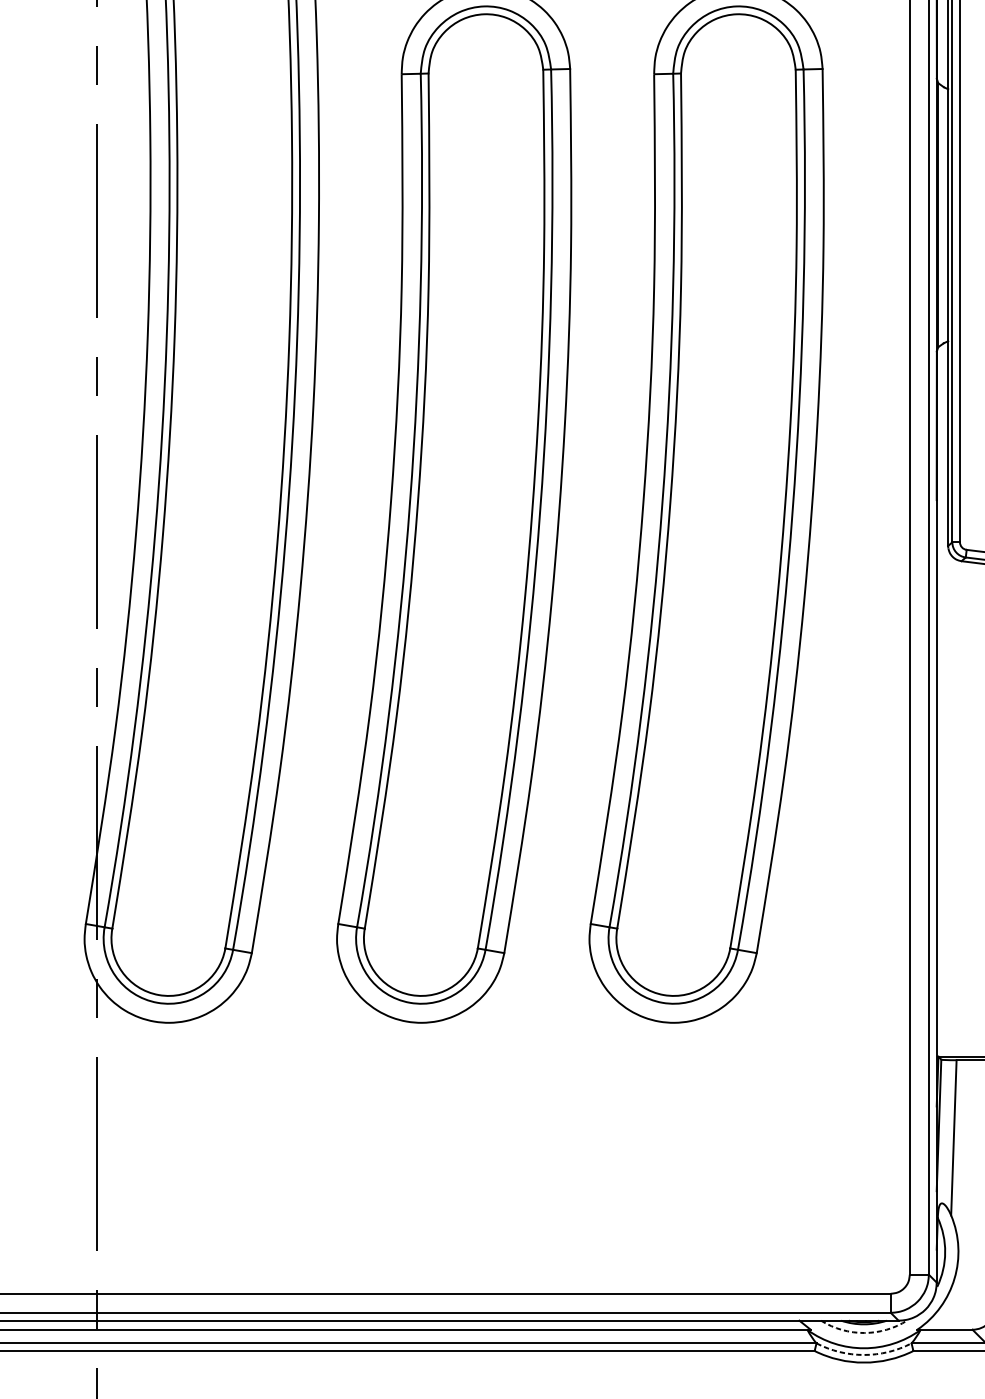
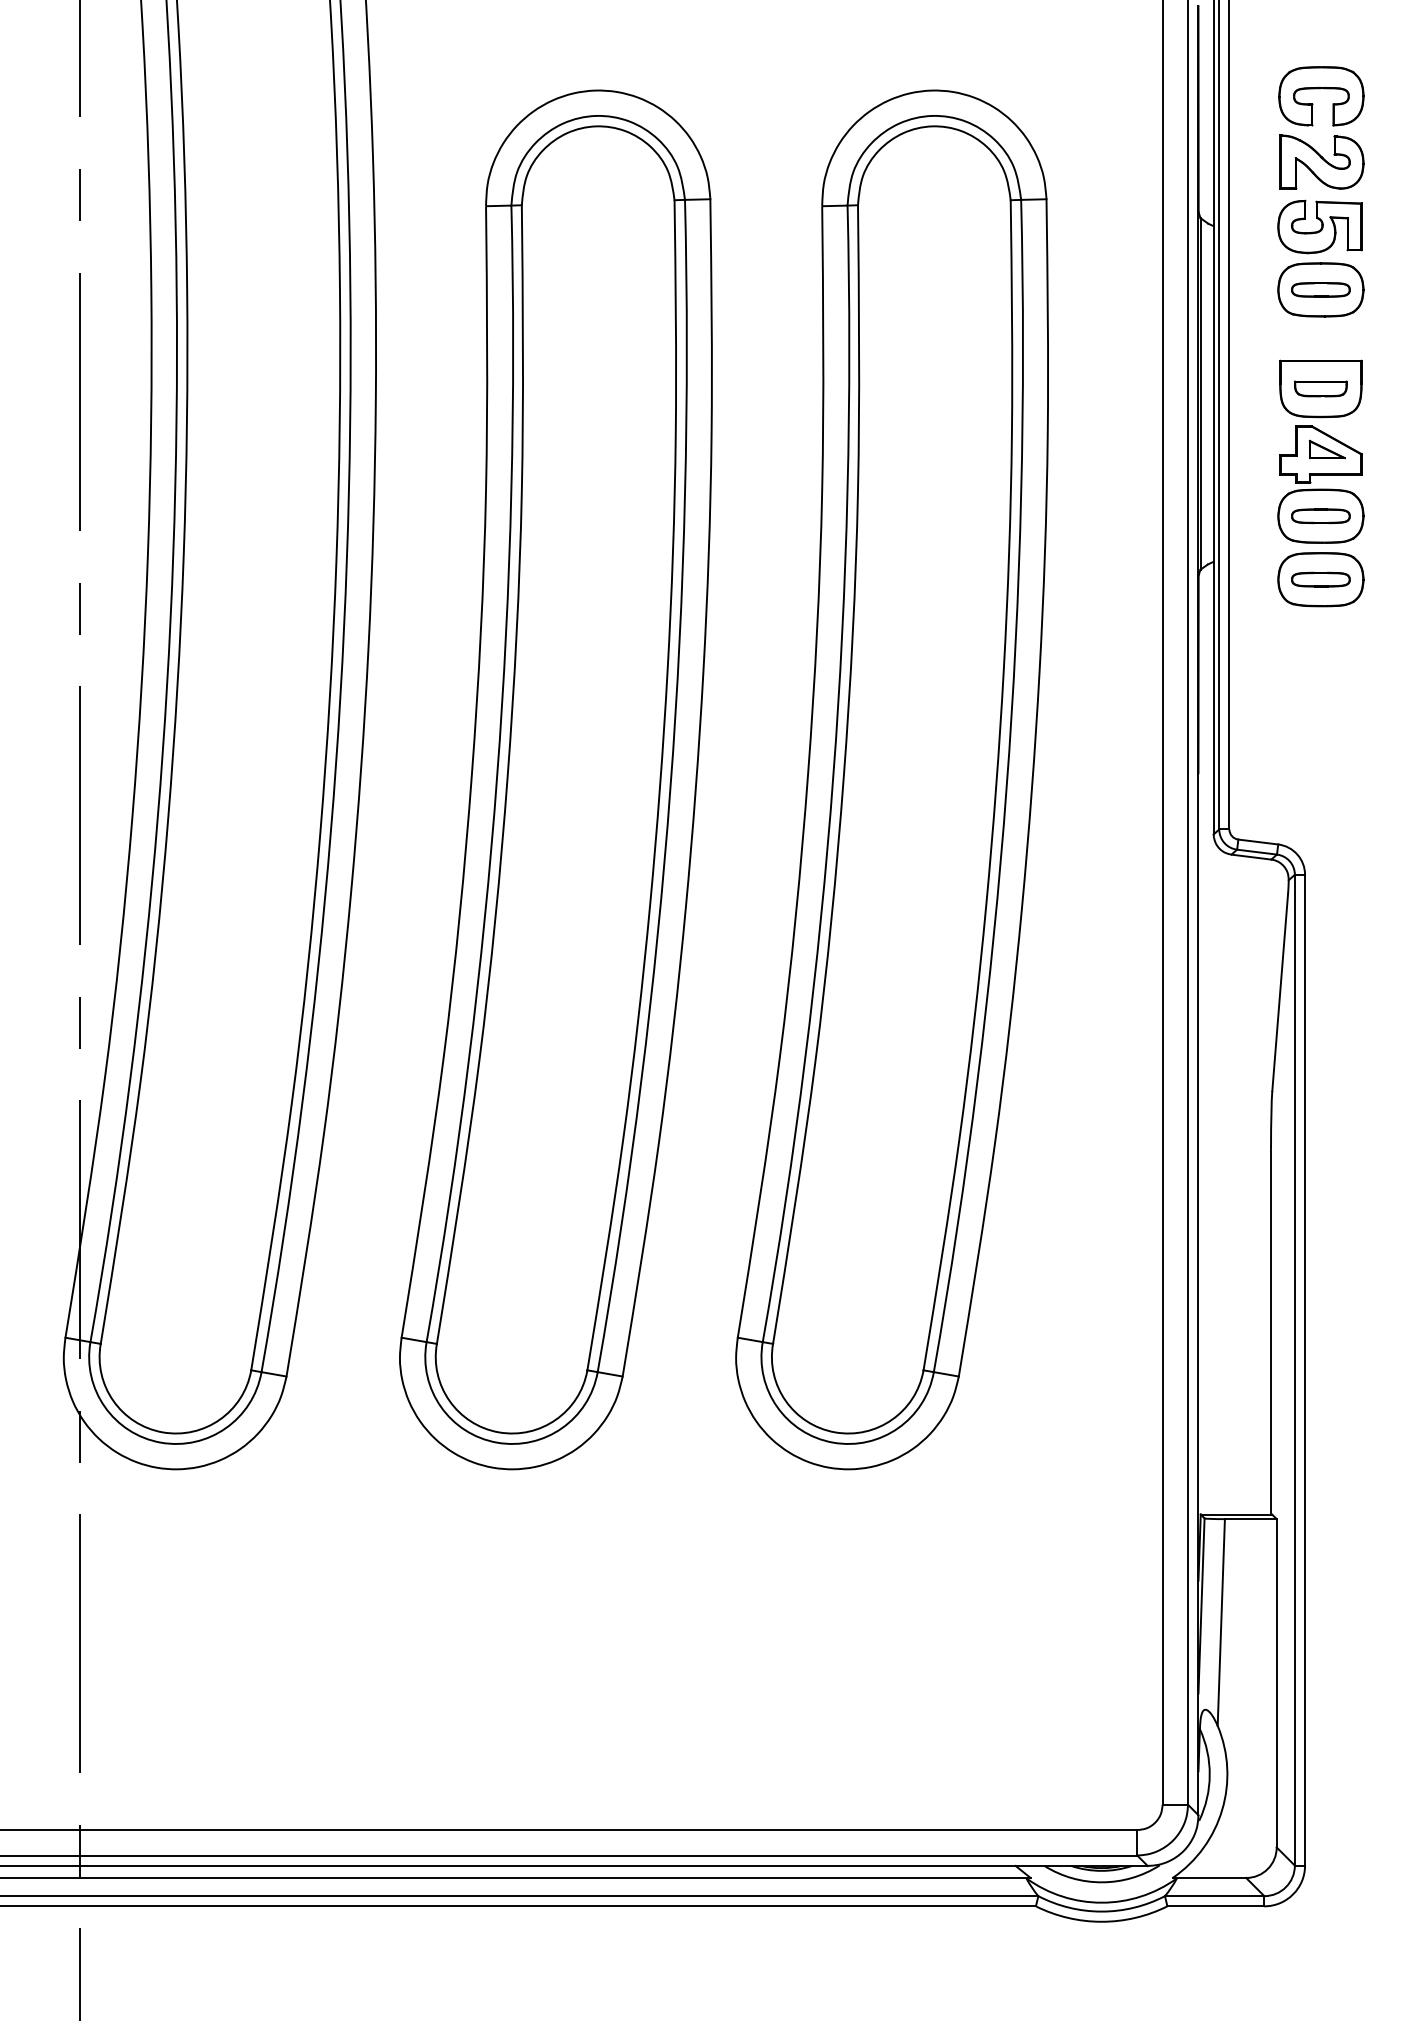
arc: (864, 1333) -> (1102, 1882), dashed -> solid
arc: (863, 1354) -> (1101, 1911), dashed -> solid

